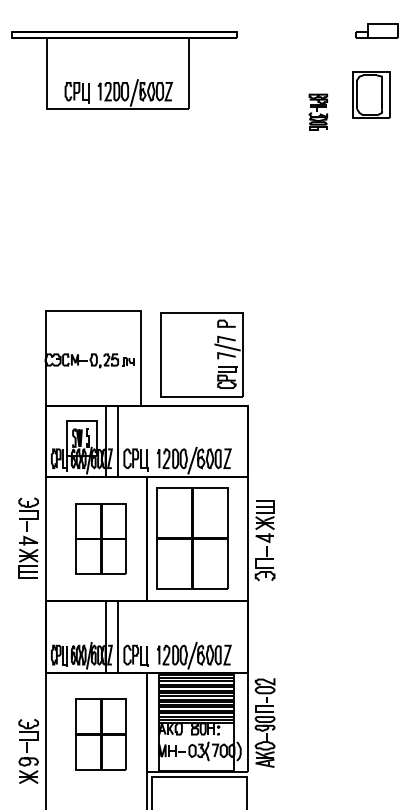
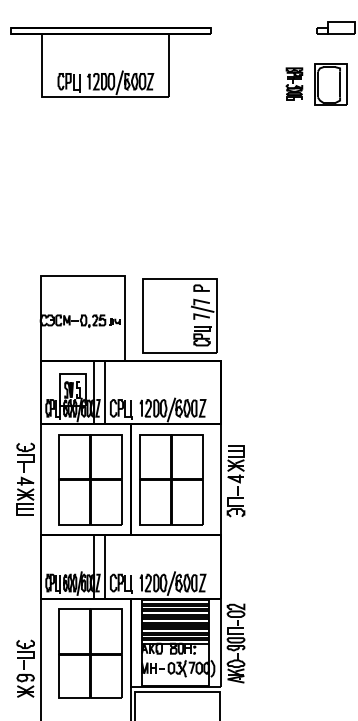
part: (318, 111) -> (294, 83), moved
part: (101, 538) -> (90, 479), size x1.43
part: (101, 734) -> (90, 653), size x1.43

